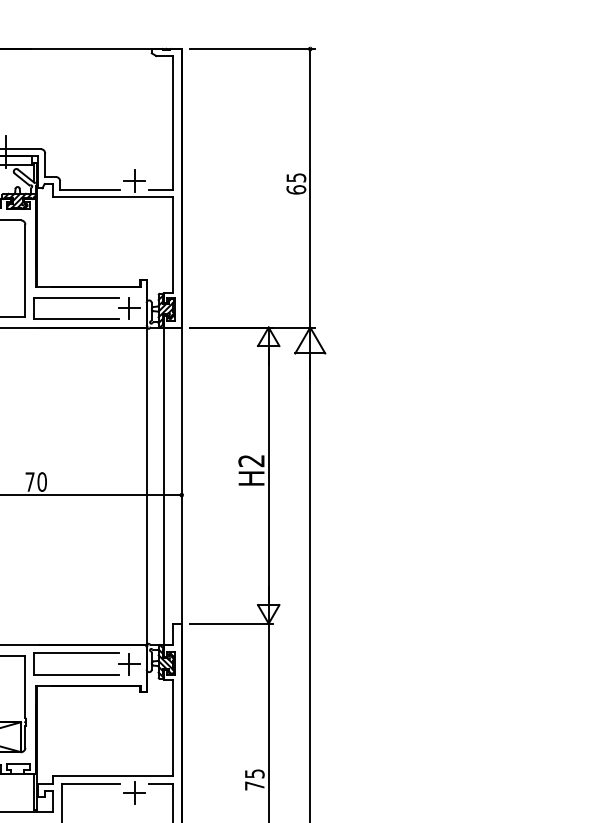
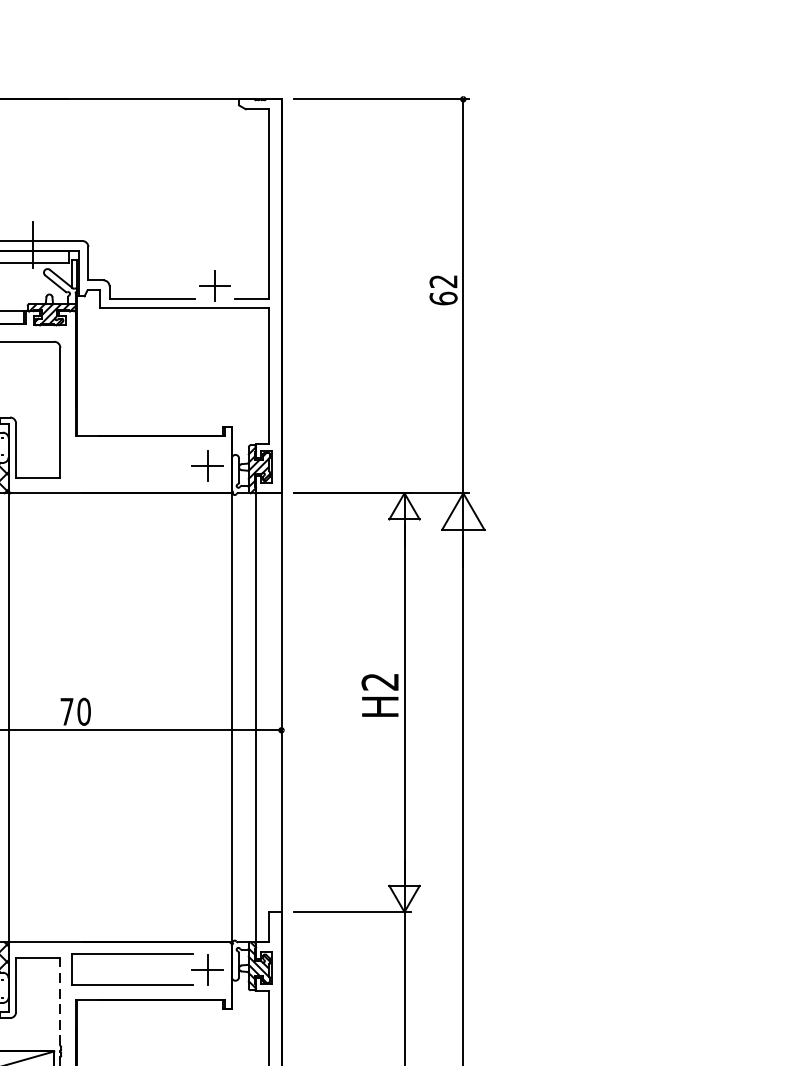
text: (296, 177) -> (443, 281), 65 -> 62
part: (76, 298) -> (132, 452), removed
line: (25, 687) -> (60, 1002), solid -> dashed

